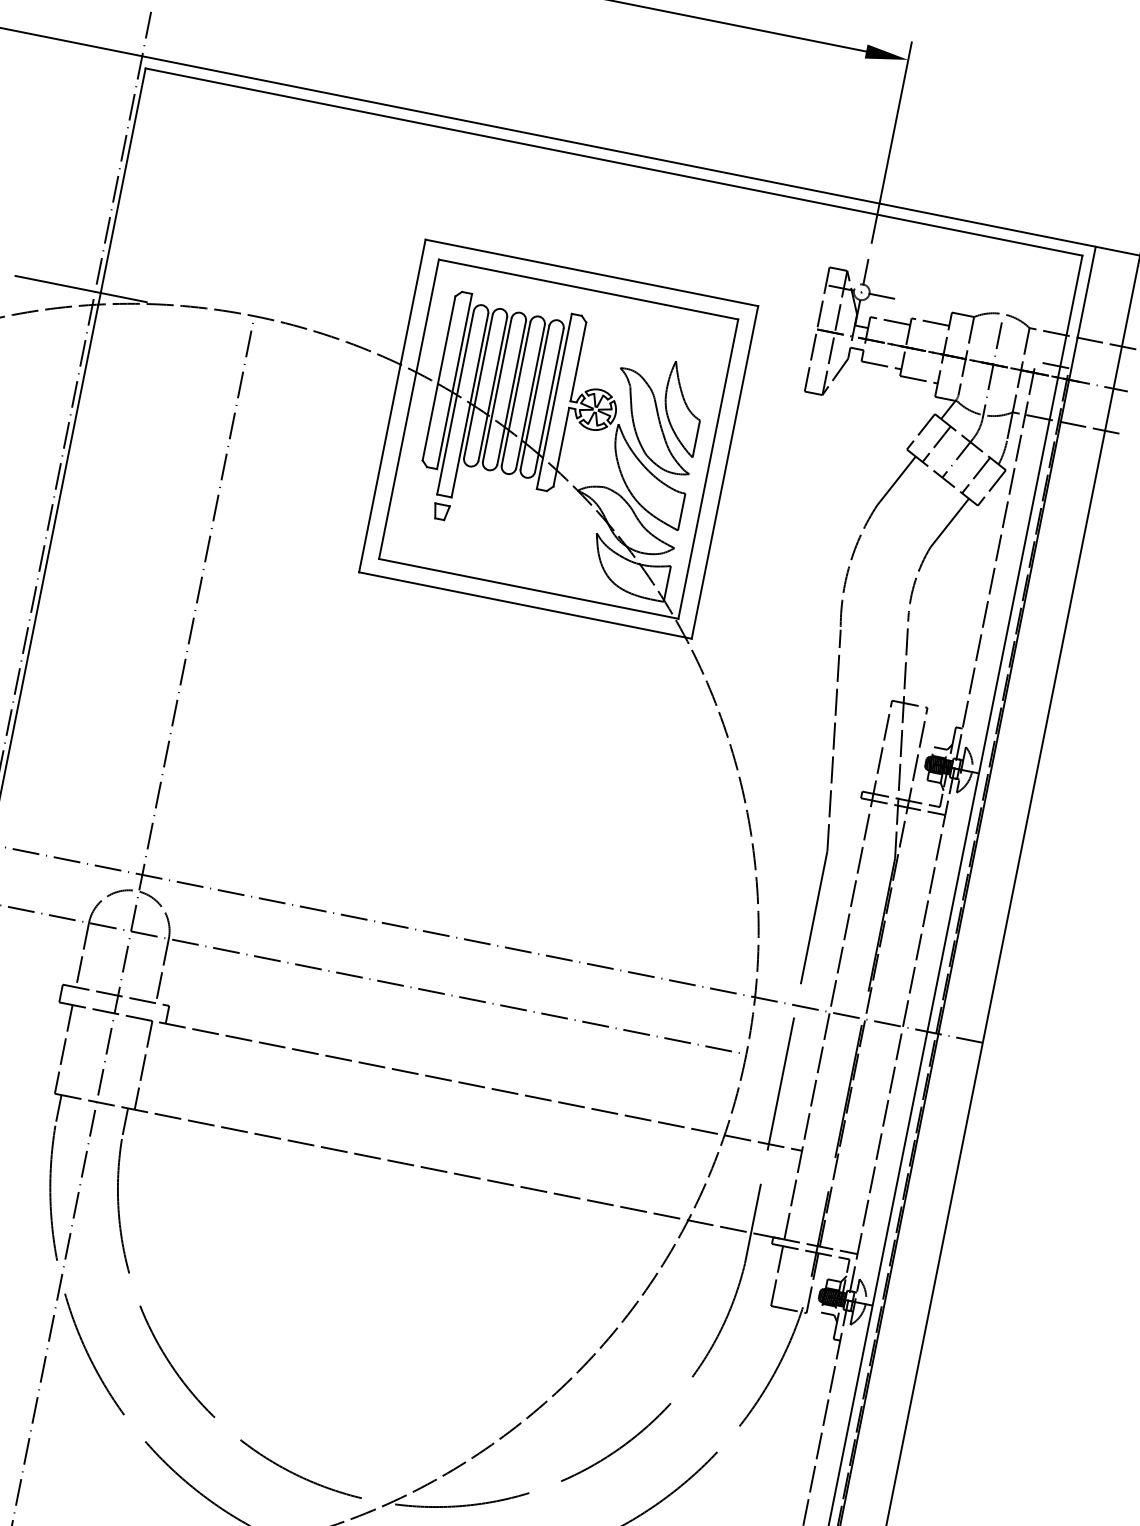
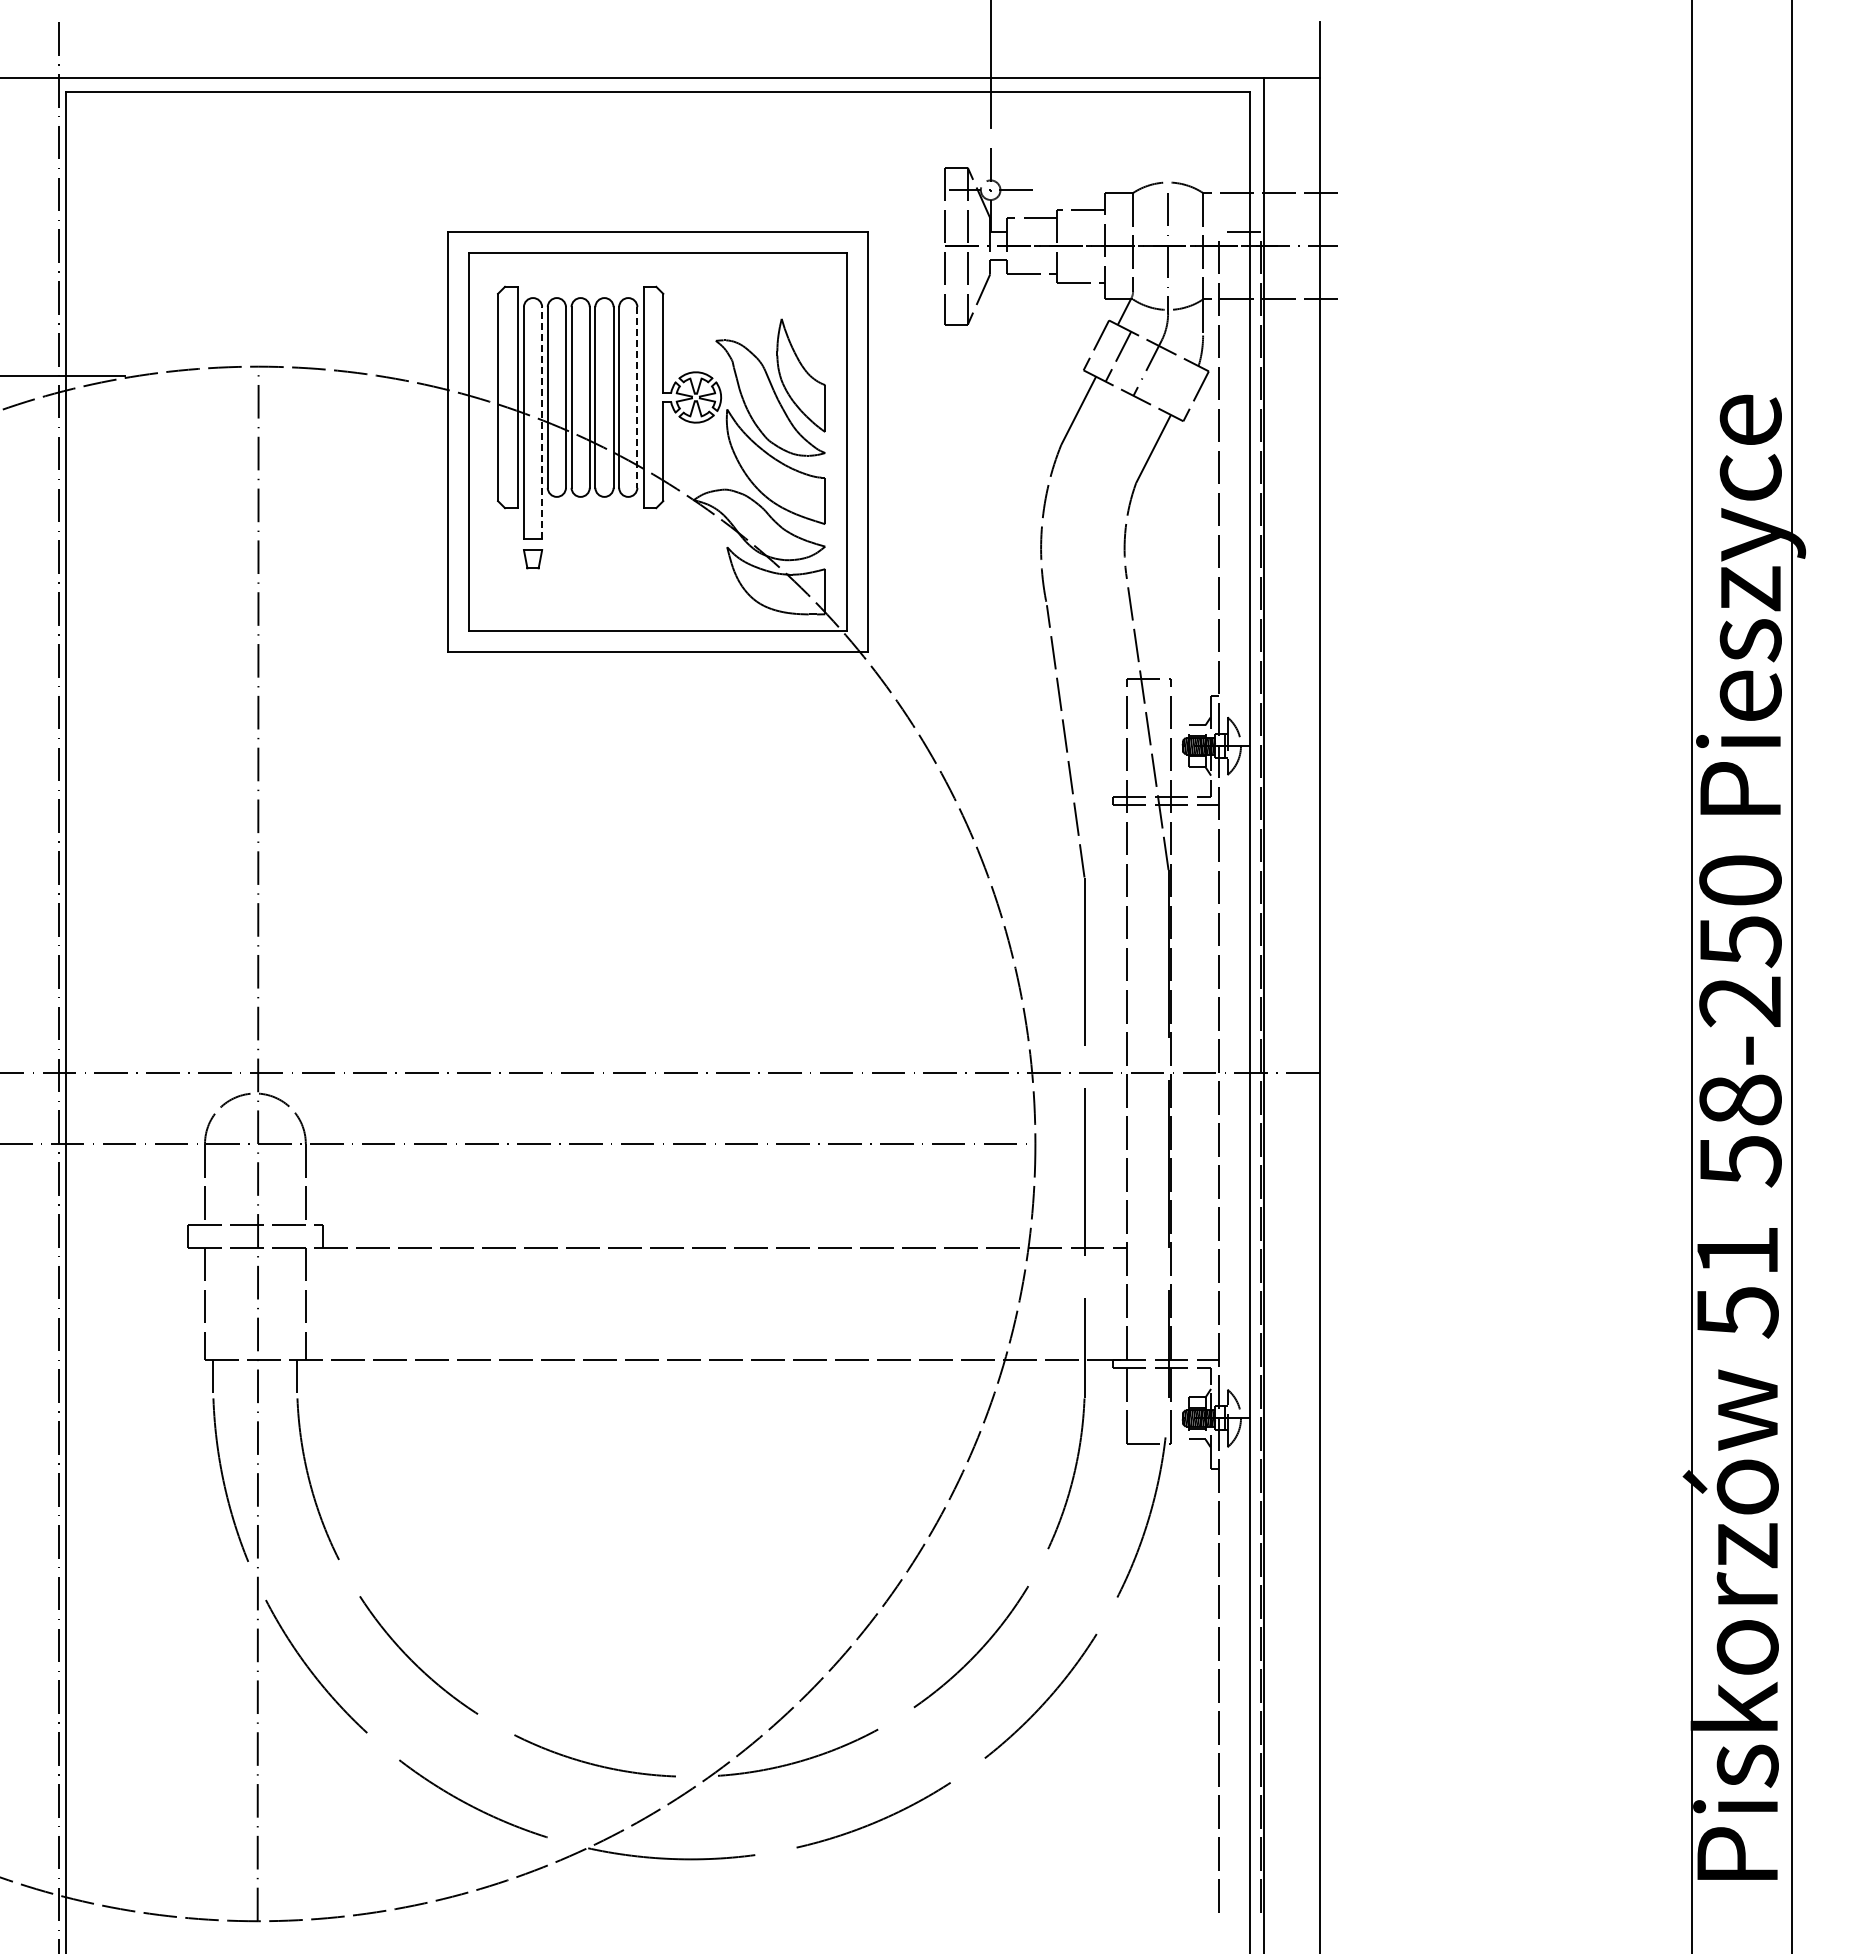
line: (549, 400) -> (637, 397), solid -> dashed
line: (470, 406) -> (542, 423), solid -> dashed
line: (975, 475) -> (1173, 385), removed

